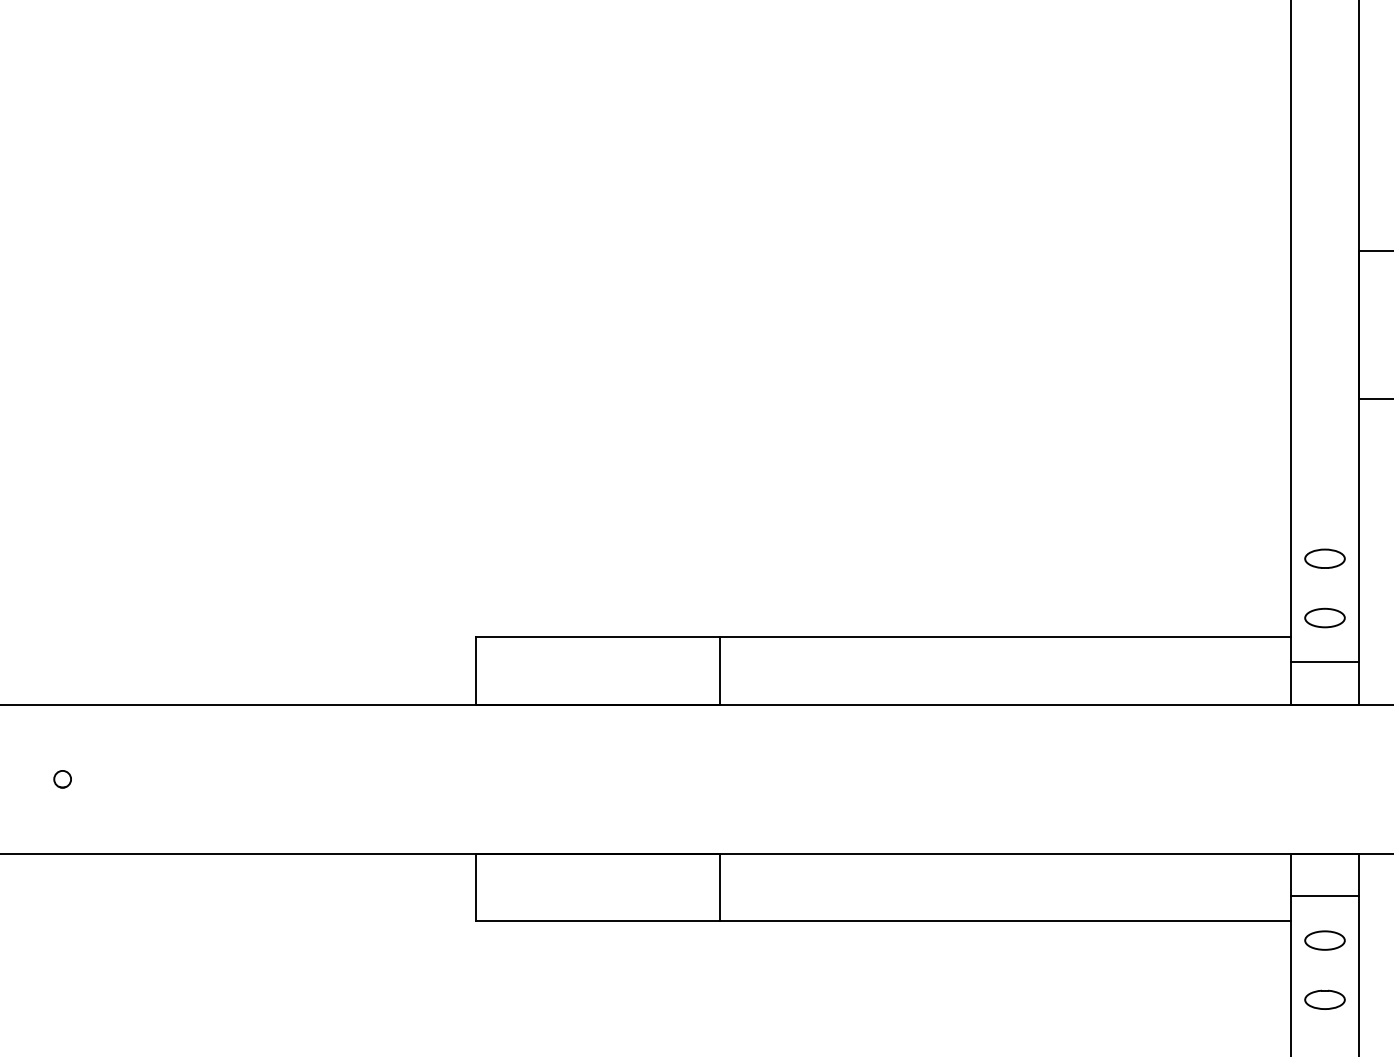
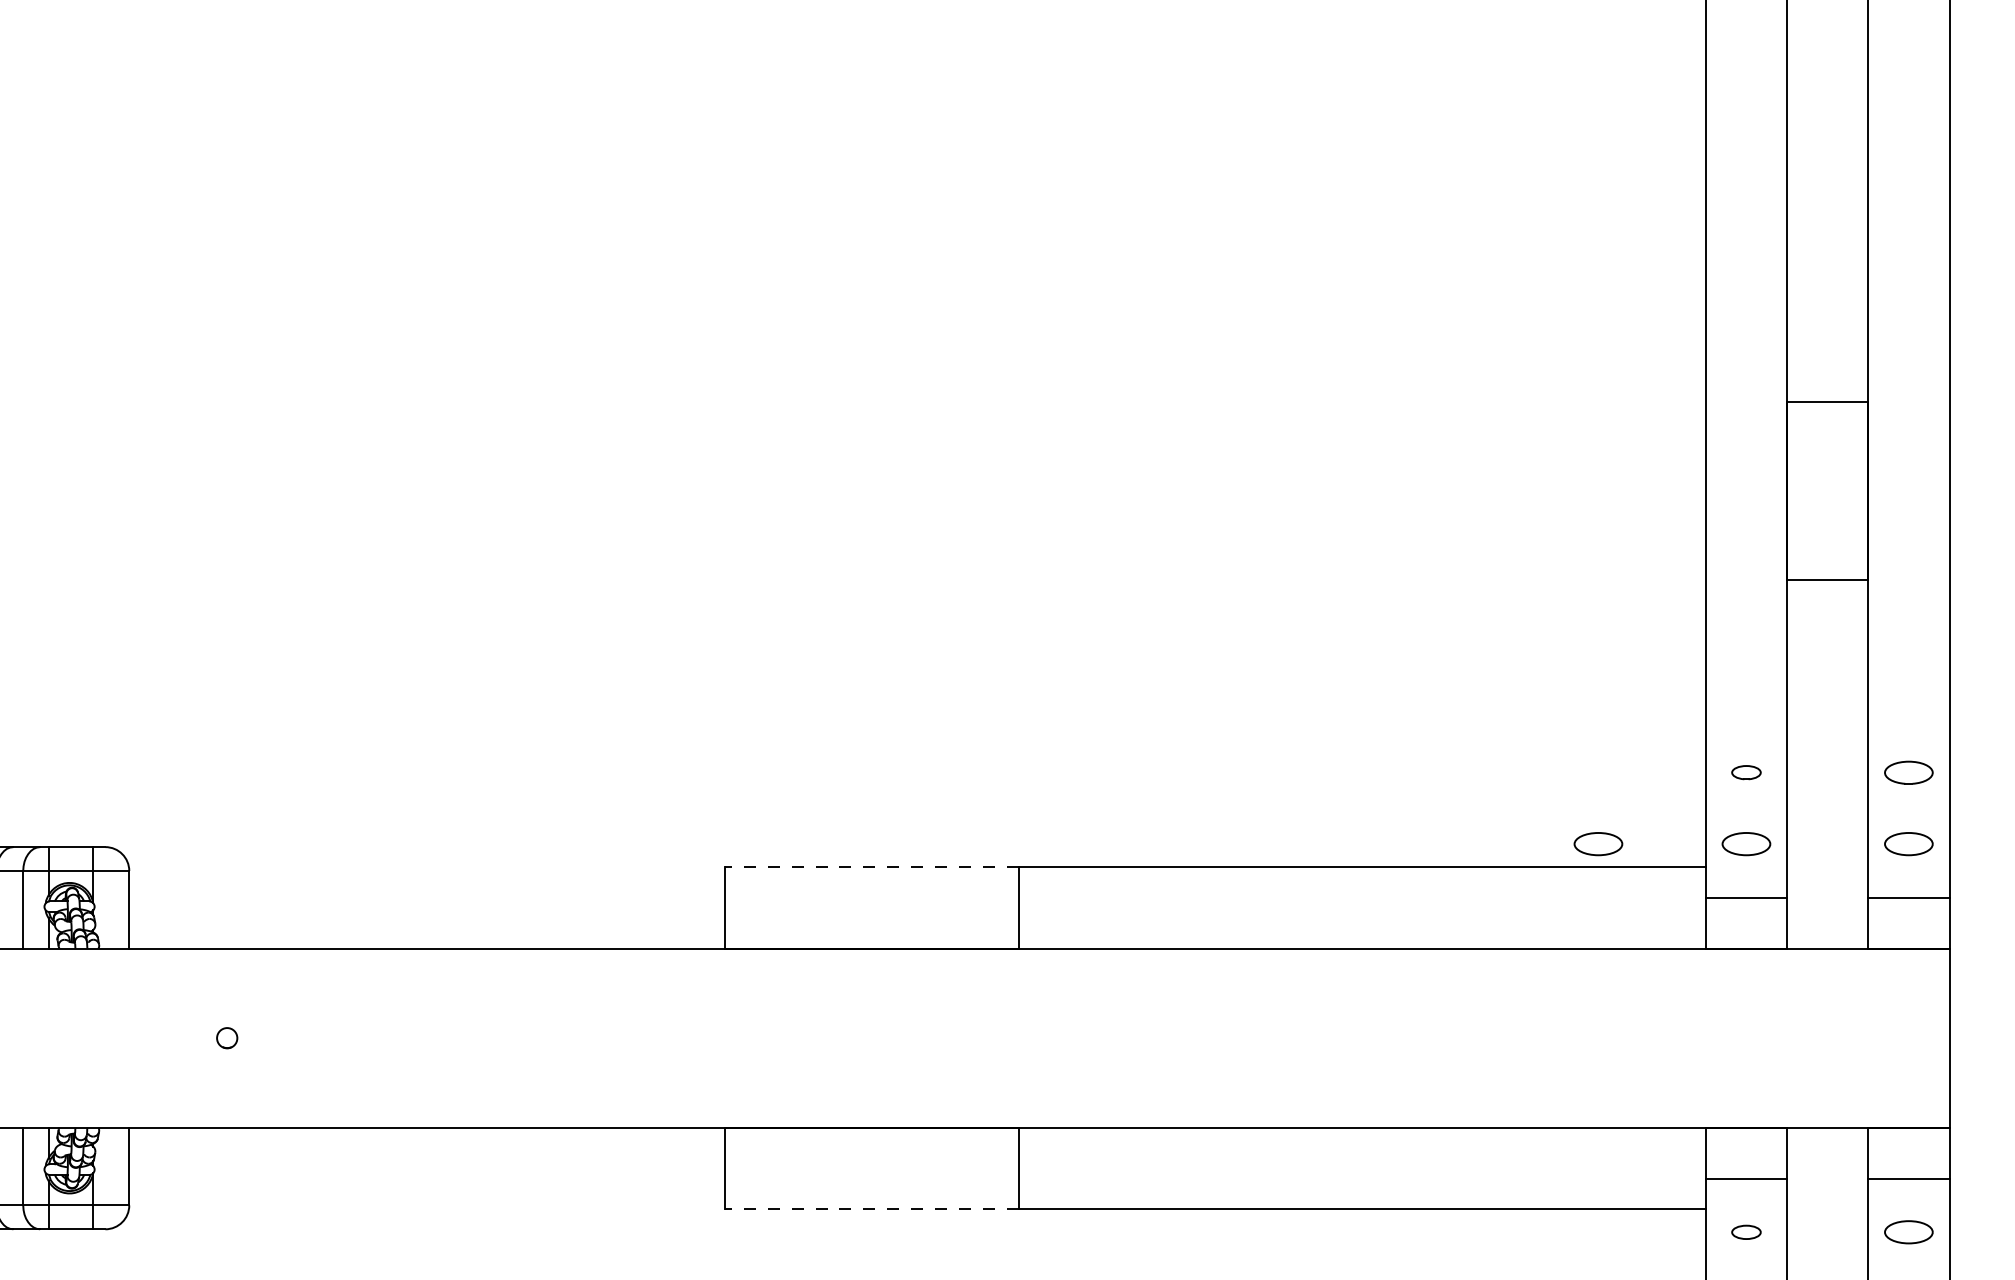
part: (1325, 558) -> (1746, 772), size x0.6
part: (1202, 618) -> (1598, 844), added
line: (598, 637) -> (871, 867), solid -> dashed
line: (598, 921) -> (871, 1209), solid -> dashed
part: (1325, 940) -> (1746, 1232), size x0.6

